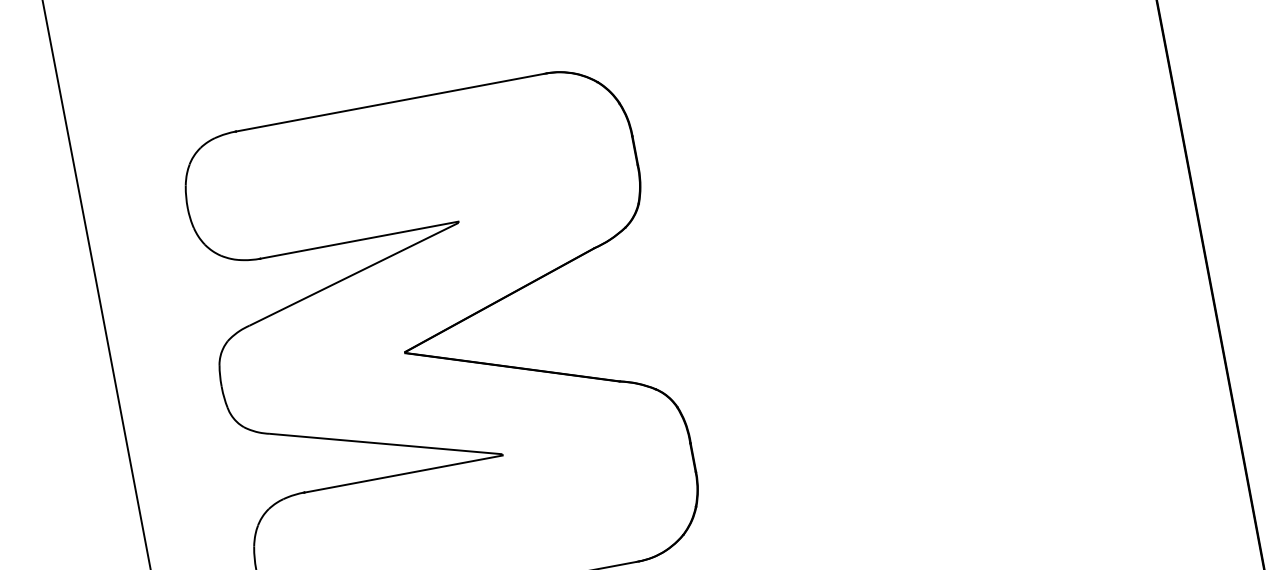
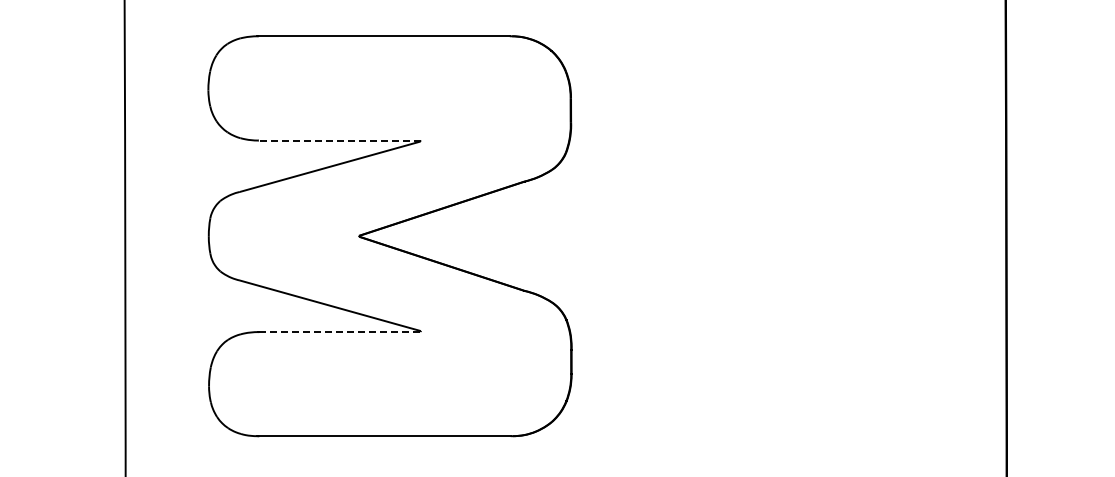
line: (359, 240) -> (339, 140), solid -> dashed
line: (403, 474) -> (339, 332), solid -> dashed

